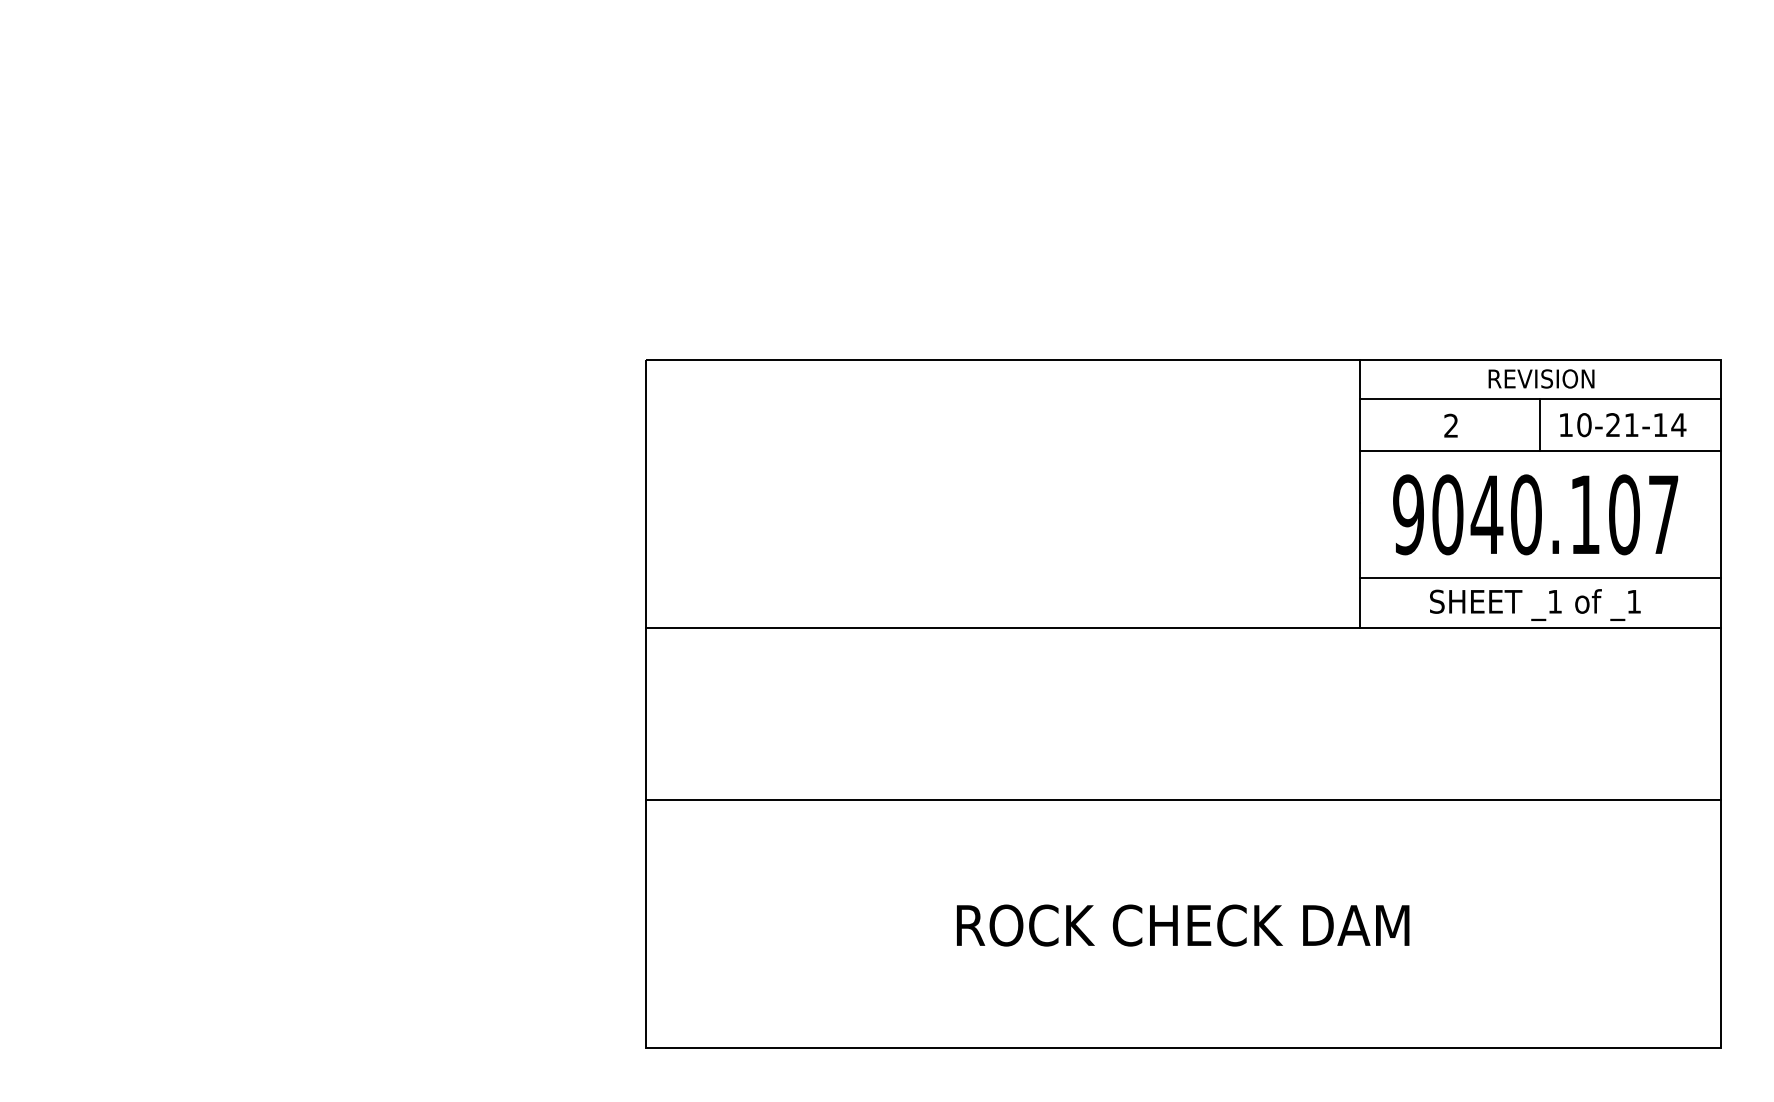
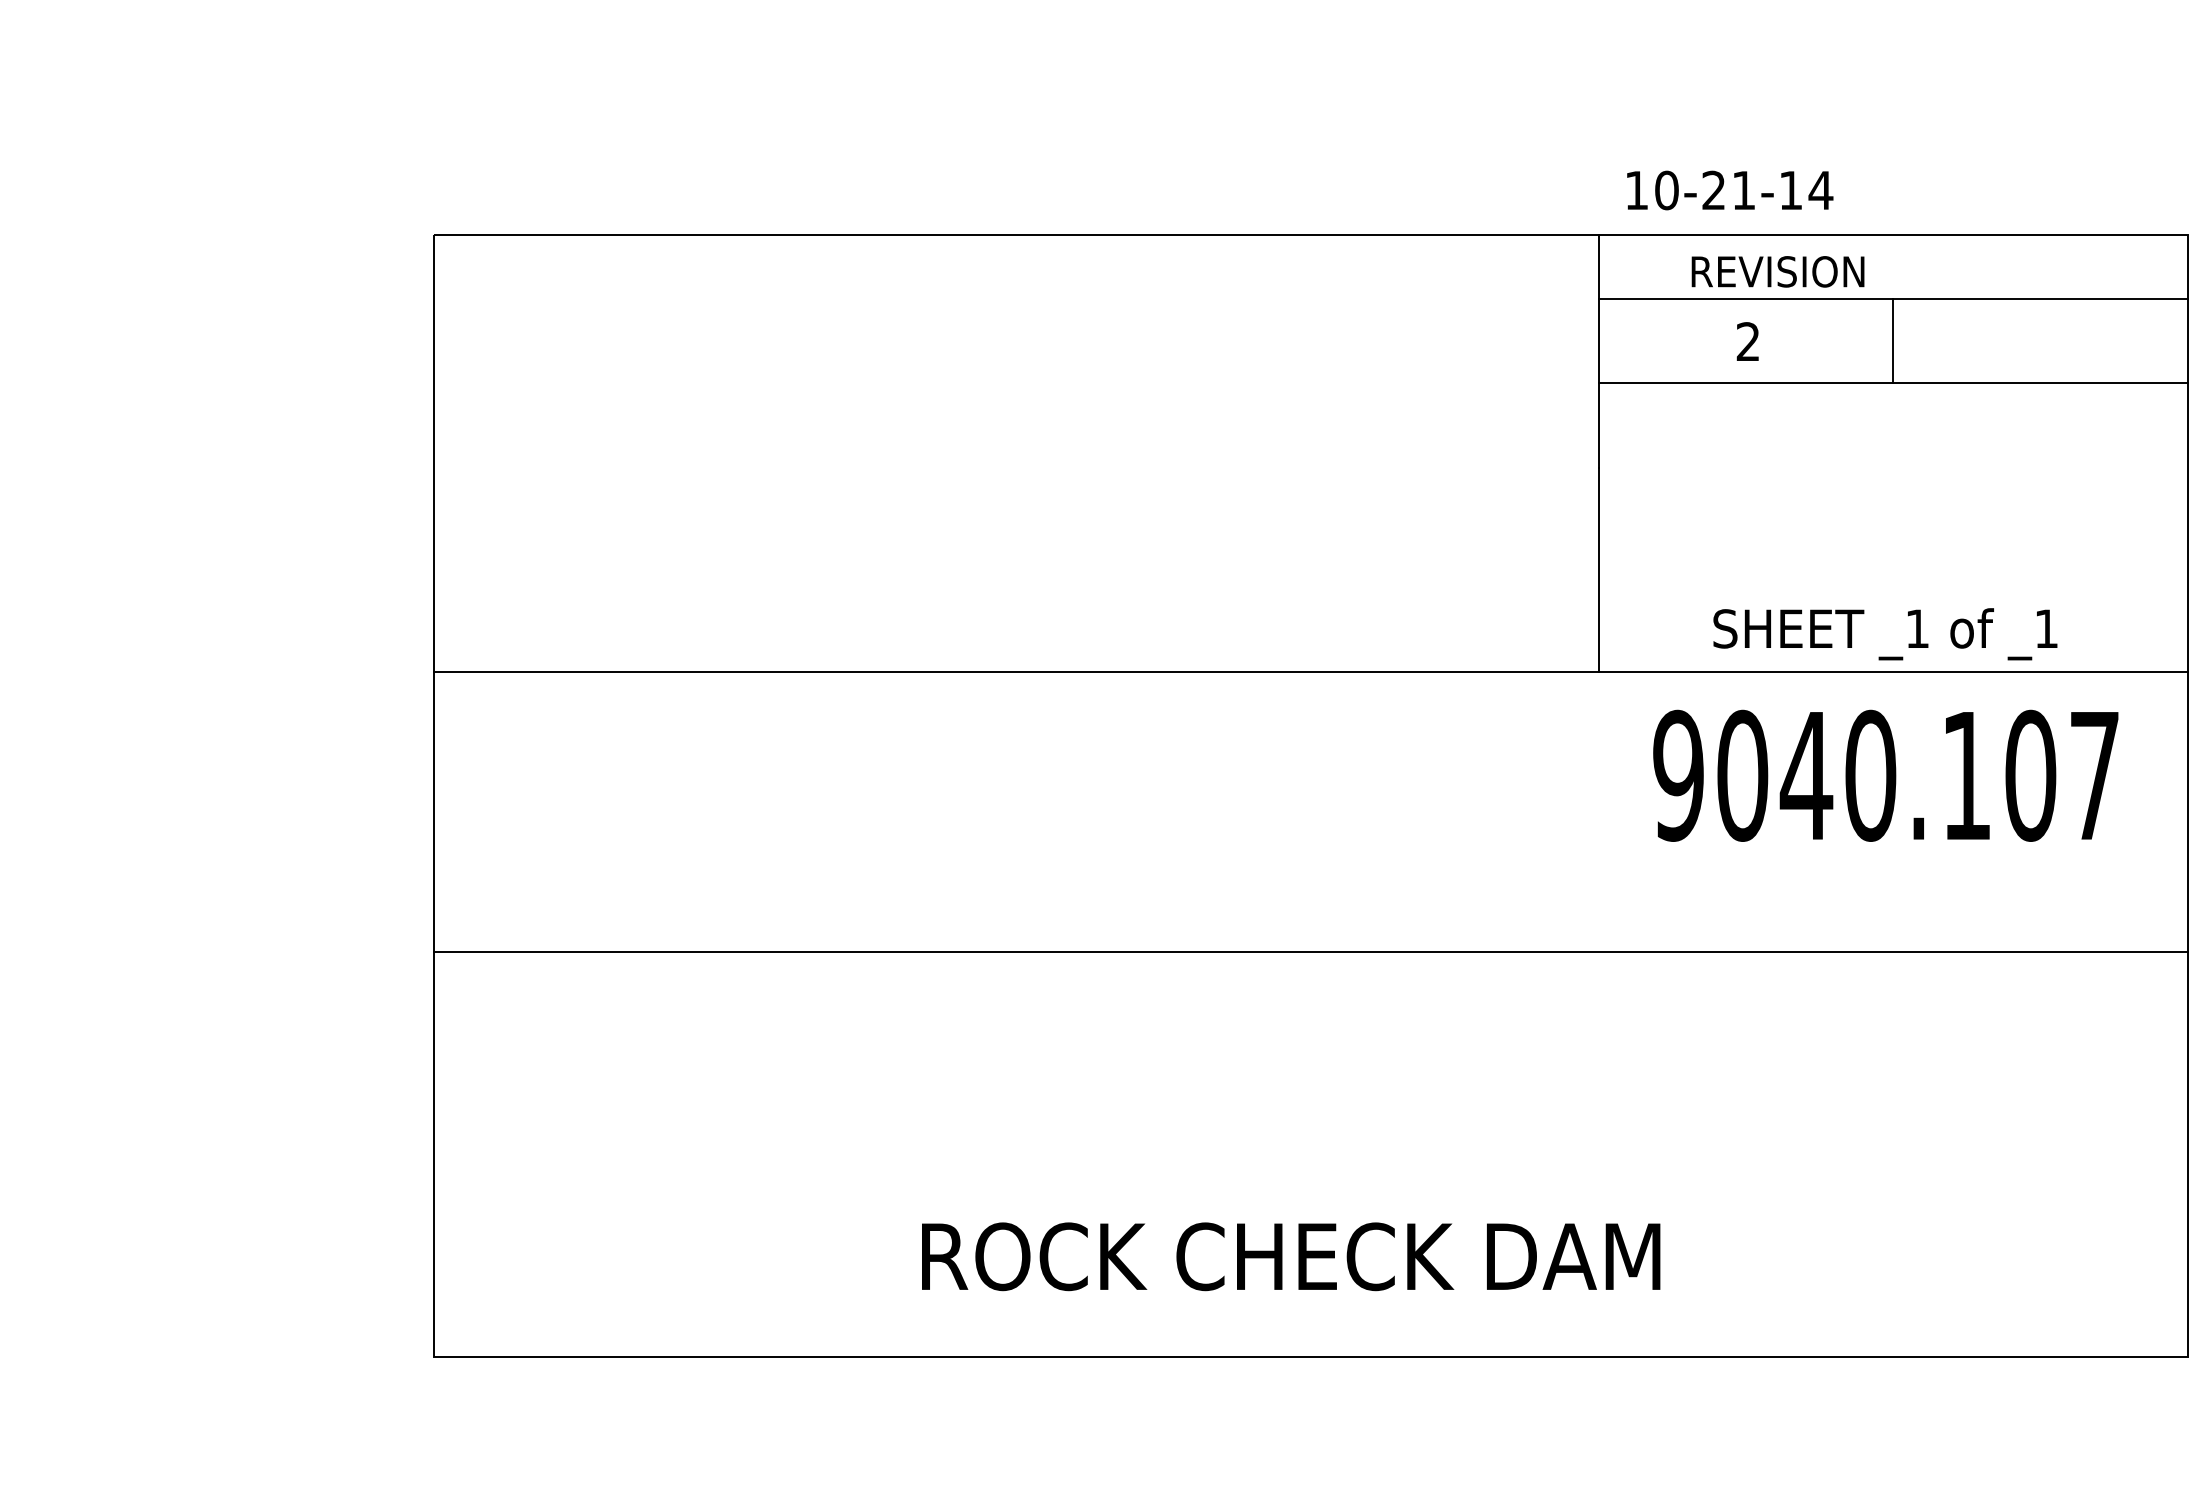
text: (1541, 378) -> (1777, 271), moved
text: (1623, 425) -> (1730, 191), moved
text: (1535, 514) -> (1885, 775), moved
line: (1539, 577) -> (1892, 589), removed
text: (1183, 925) -> (1291, 1256), moved

